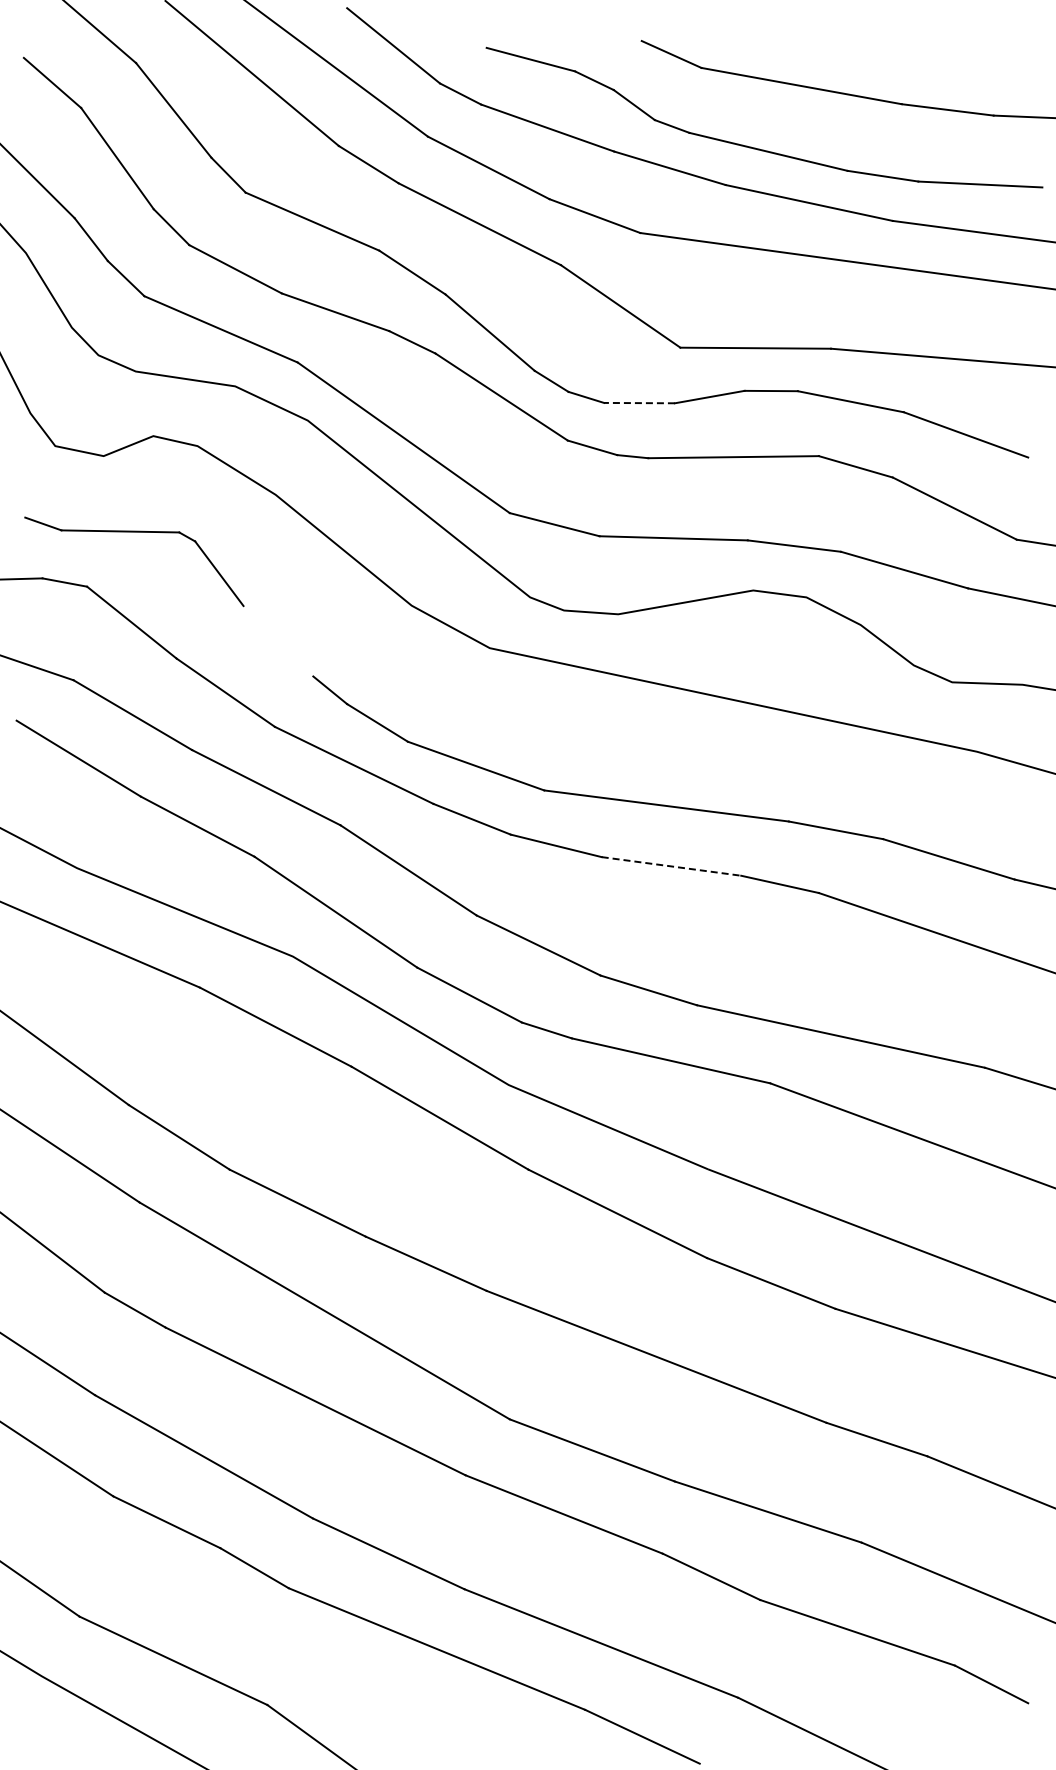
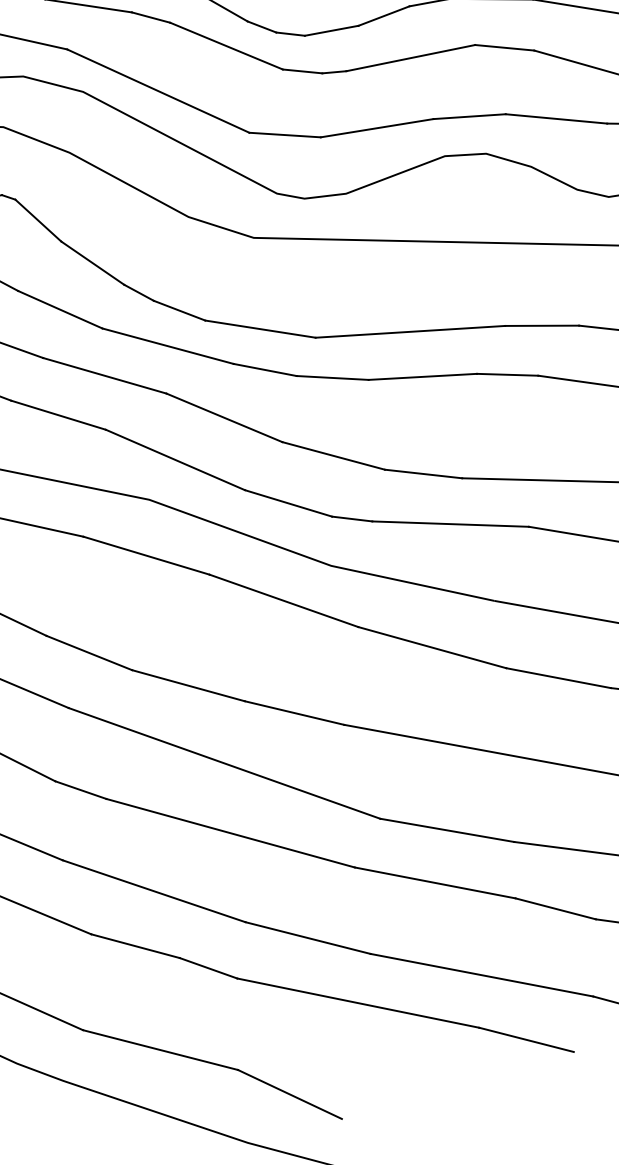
line: (639, 403) -> (331, 31), dashed -> solid
line: (278, 641) -> (92, 263), added
line: (671, 866) -> (422, 376), dashed -> solid

